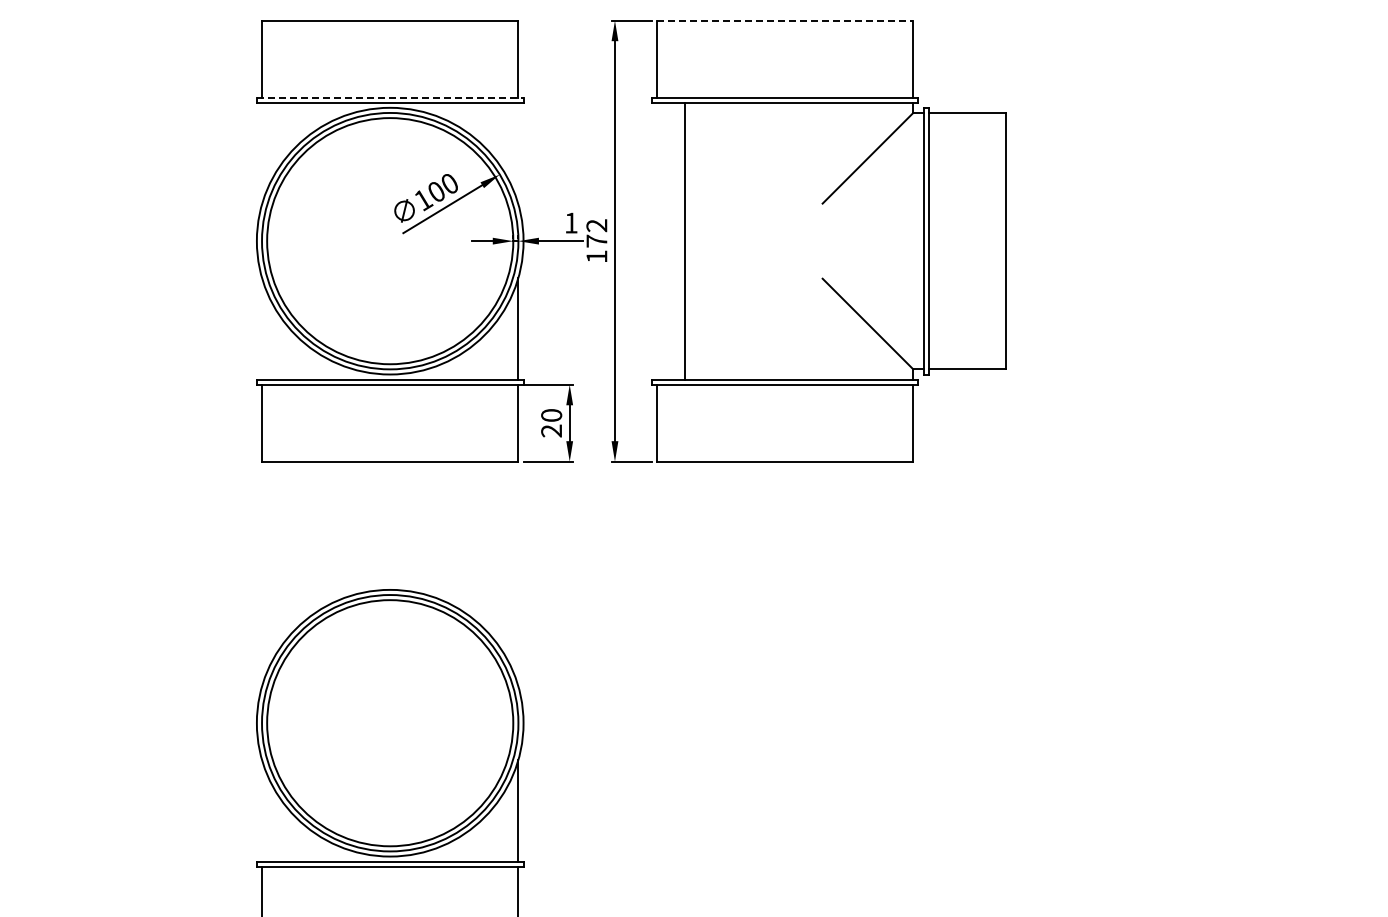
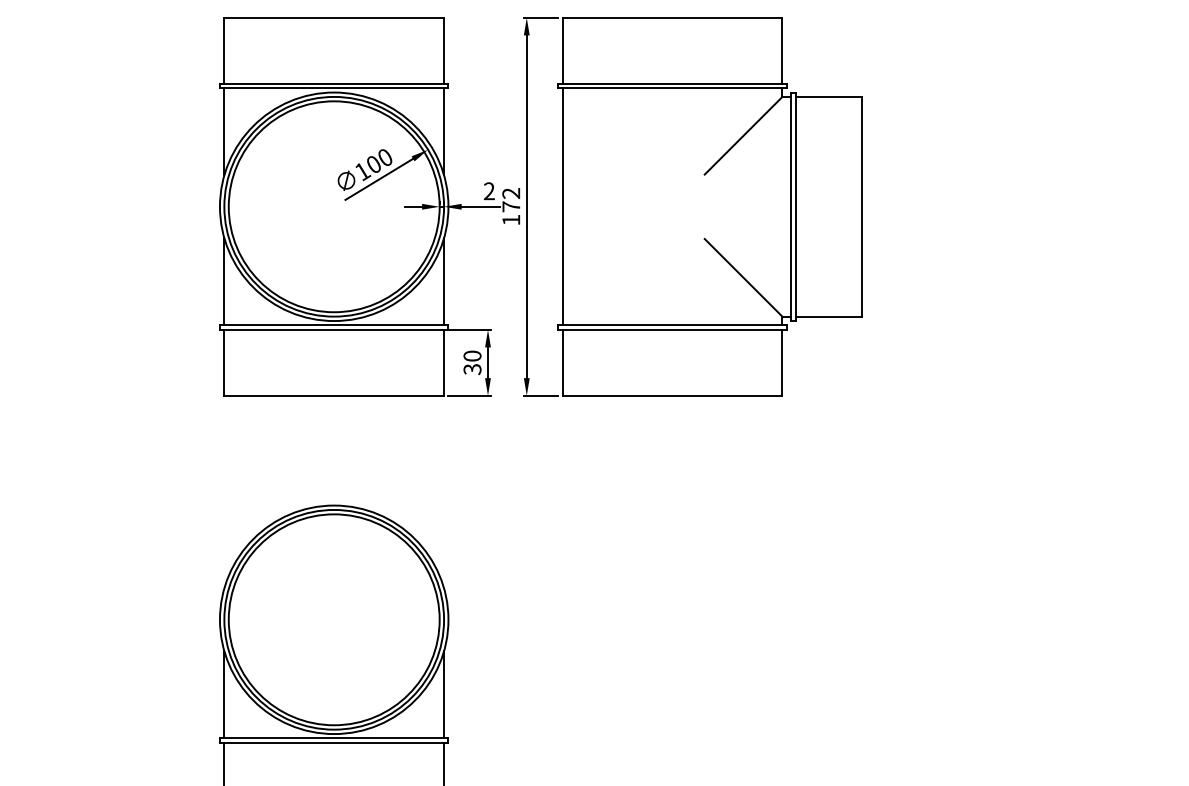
line: (785, 20) -> (672, 17), dashed -> solid
line: (390, 97) -> (334, 83), dashed -> solid
line: (262, 153) -> (224, 131), added
line: (518, 153) -> (444, 131), added
text: (570, 222) -> (488, 190), 1 -> 2
line: (684, 240) -> (562, 206), moved
line: (262, 328) -> (224, 281), added
text: (551, 430) -> (472, 369), 20 -> 30
line: (262, 810) -> (224, 694), added

